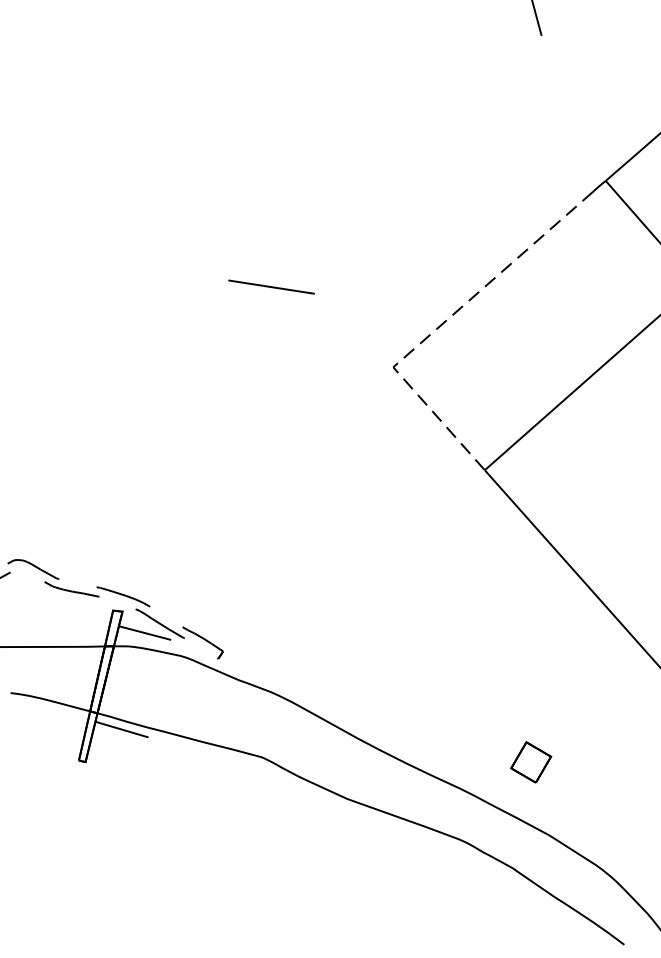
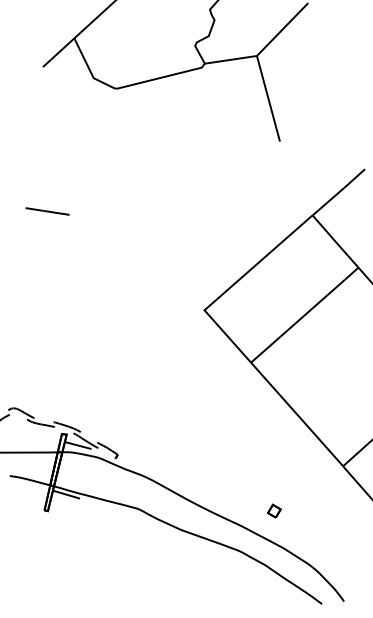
line: (271, 287) -> (47, 211), moved
line: (440, 326) -> (228, 289), dashed -> solid
part: (528, 760) -> (273, 510), size x0.62

